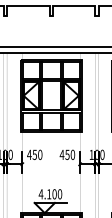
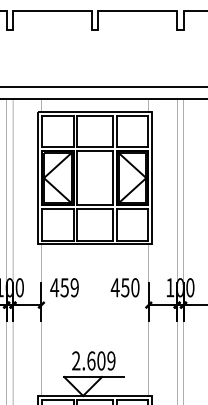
text: (40, 154) -> (75, 287), 450 -> 459
text: (49, 194) -> (91, 361), 4.100 -> 2.609

